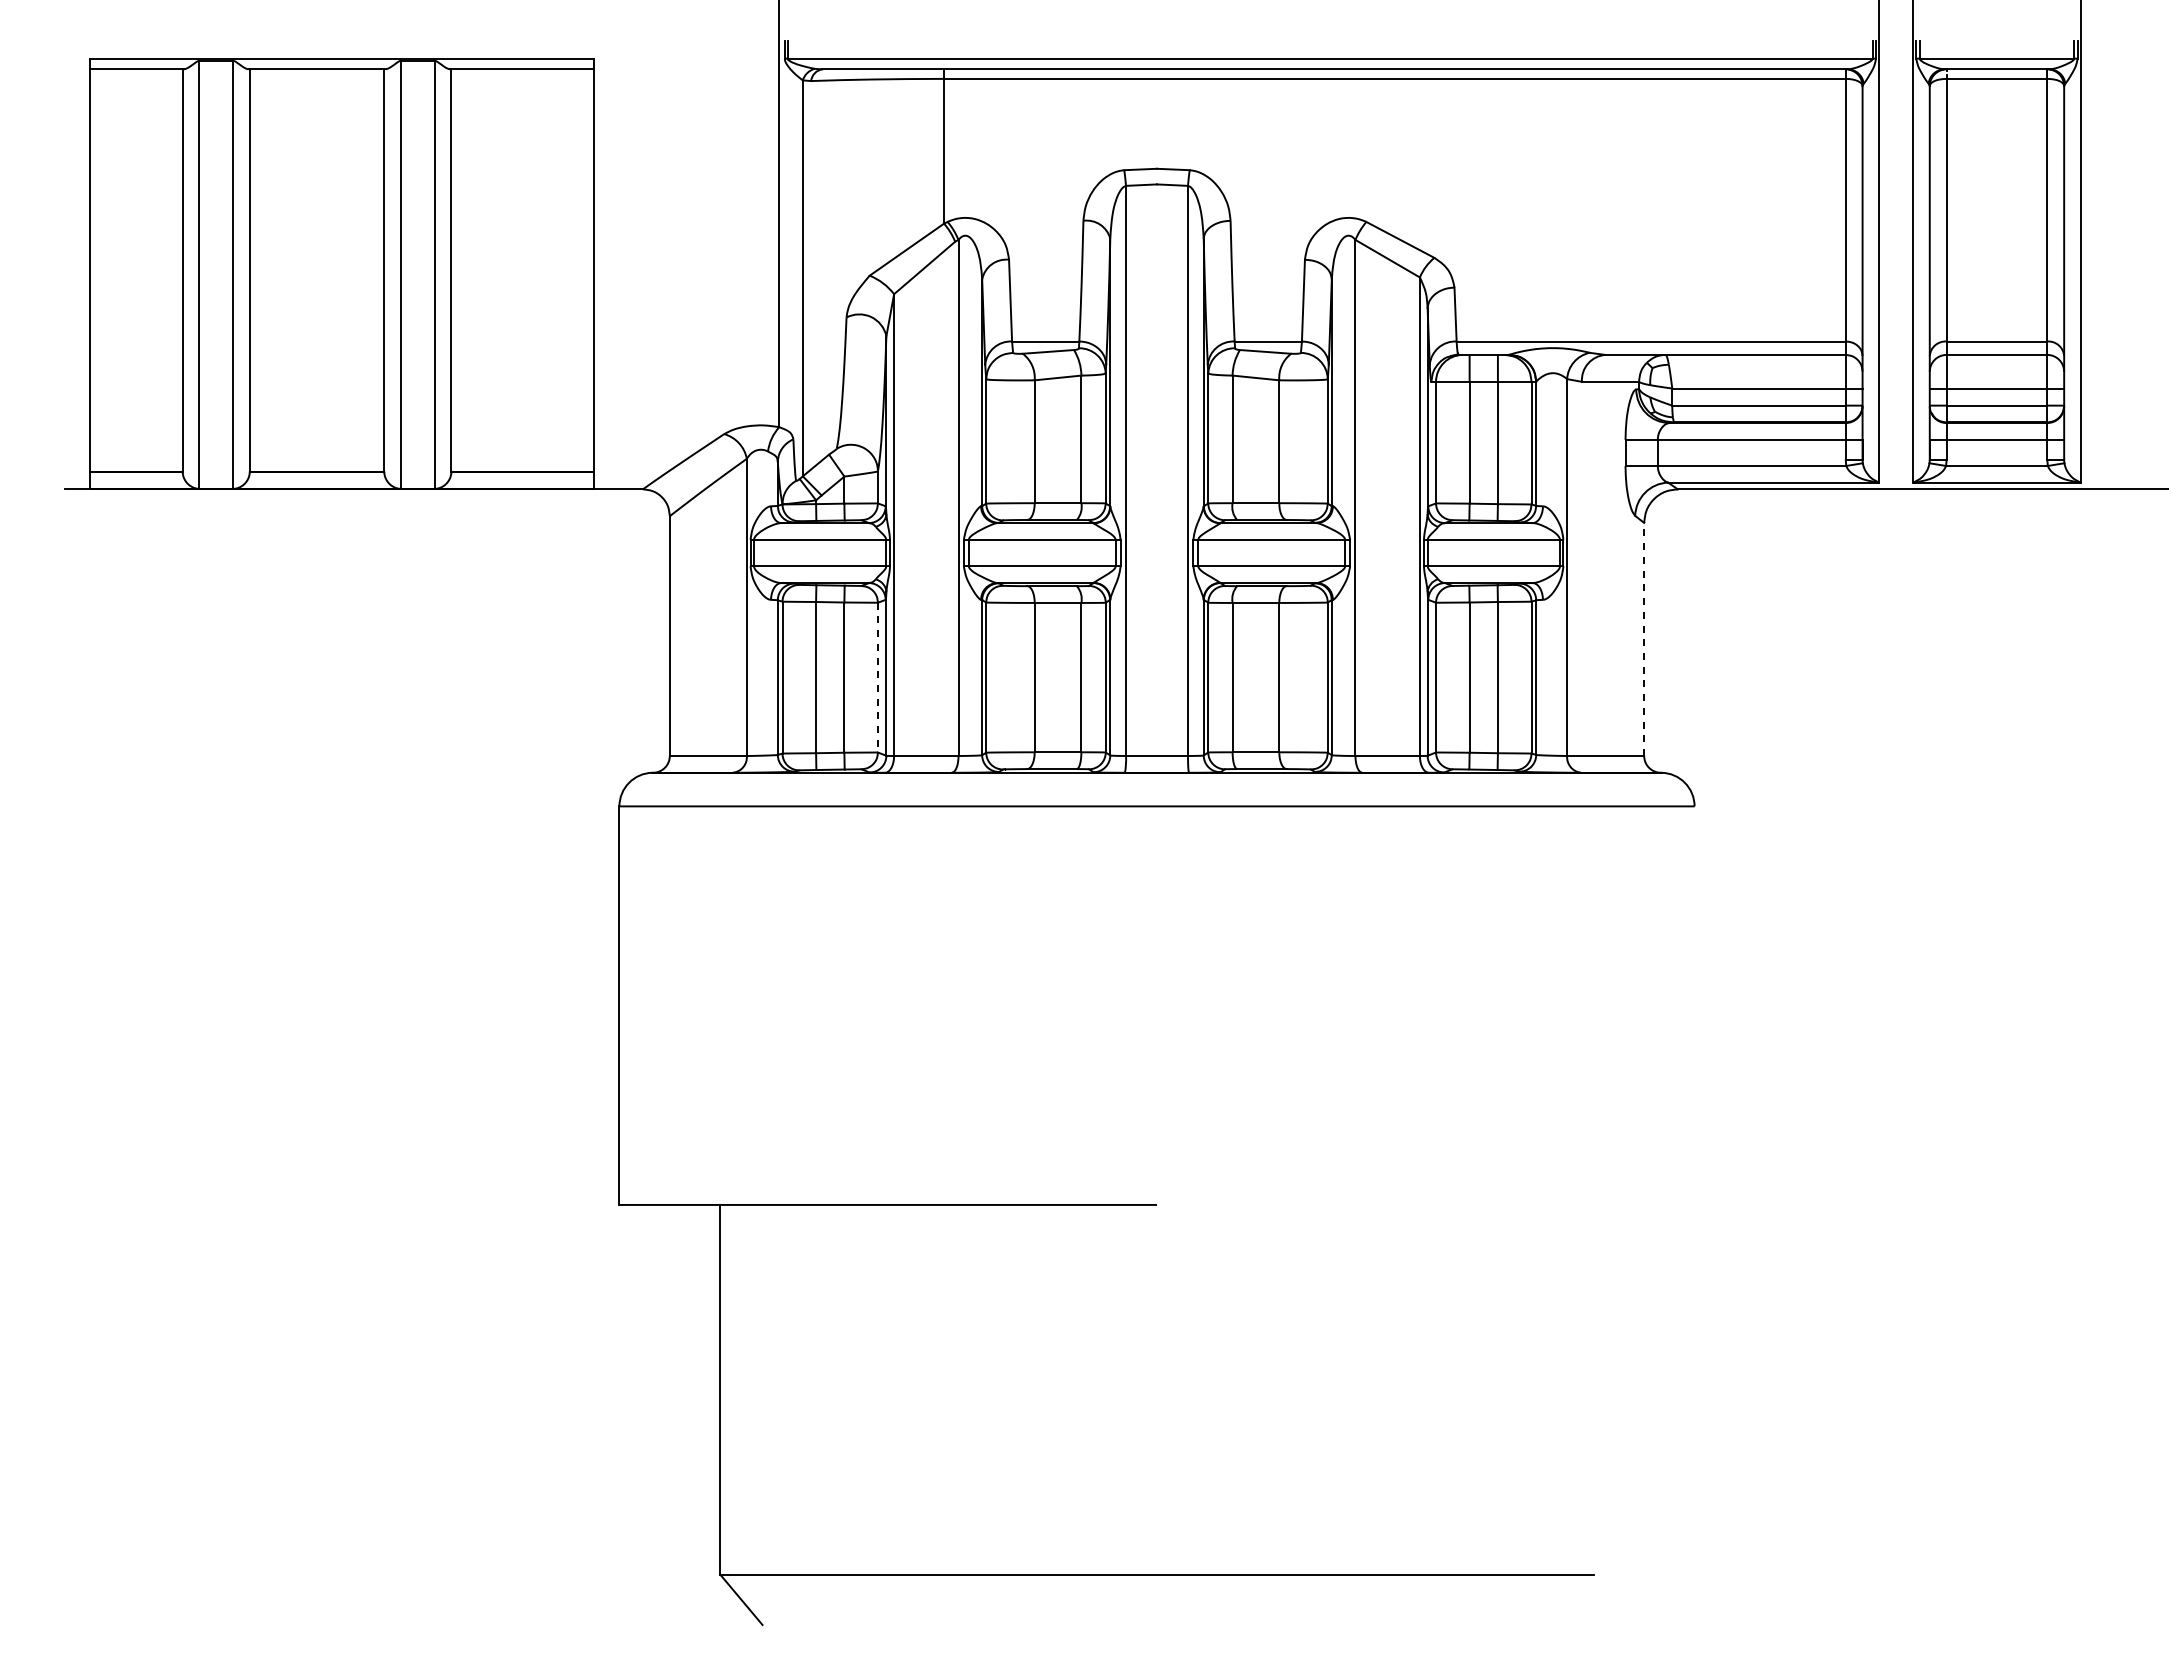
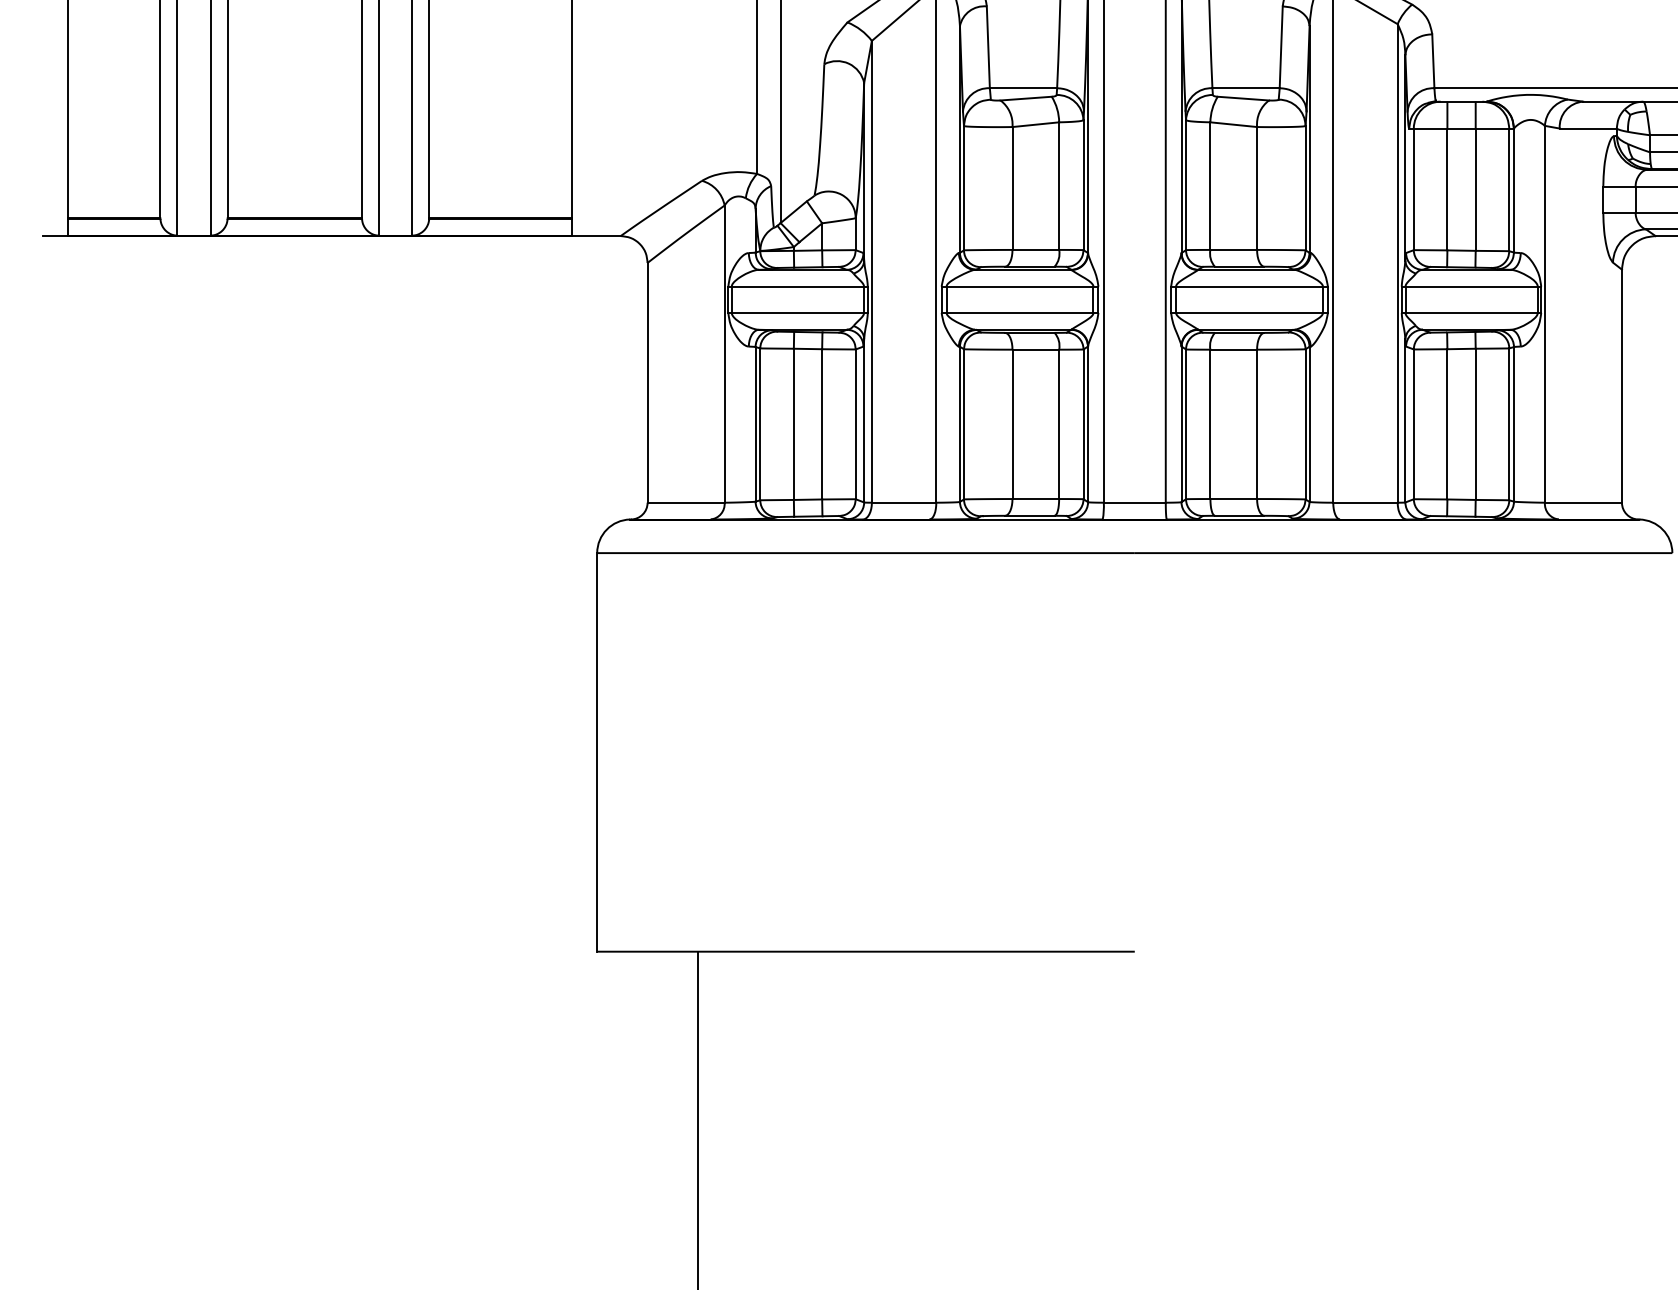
line: (1644, 639) -> (1622, 386), dashed -> solid
line: (877, 677) -> (855, 424), dashed -> solid

